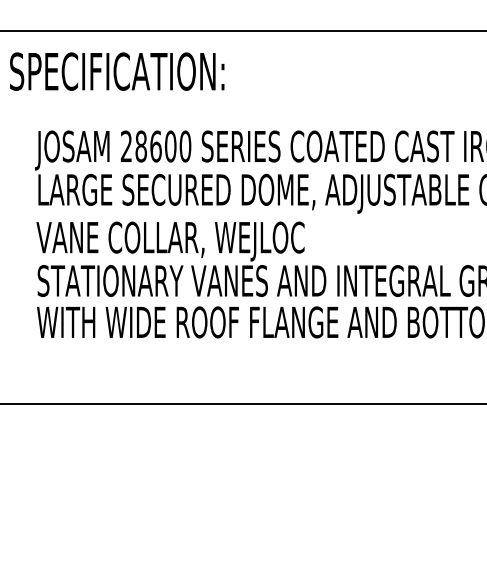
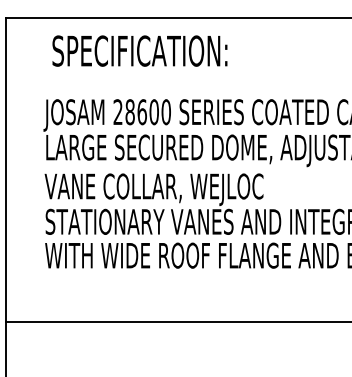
text: (117, 71) -> (140, 50), moved

